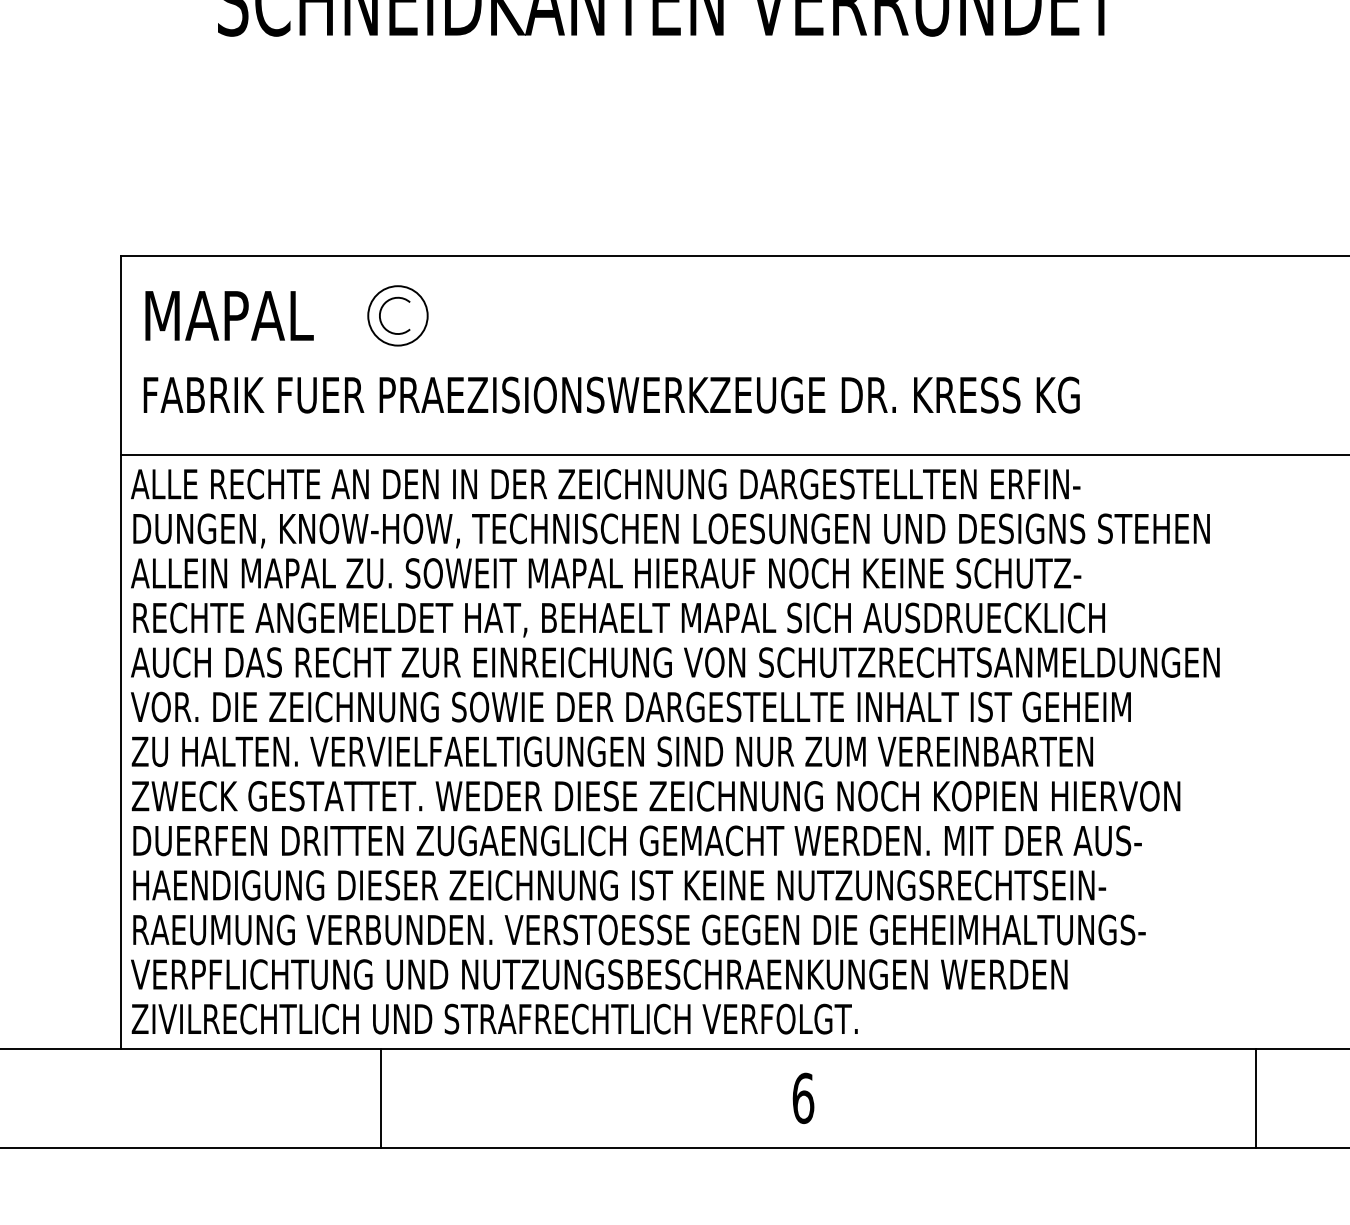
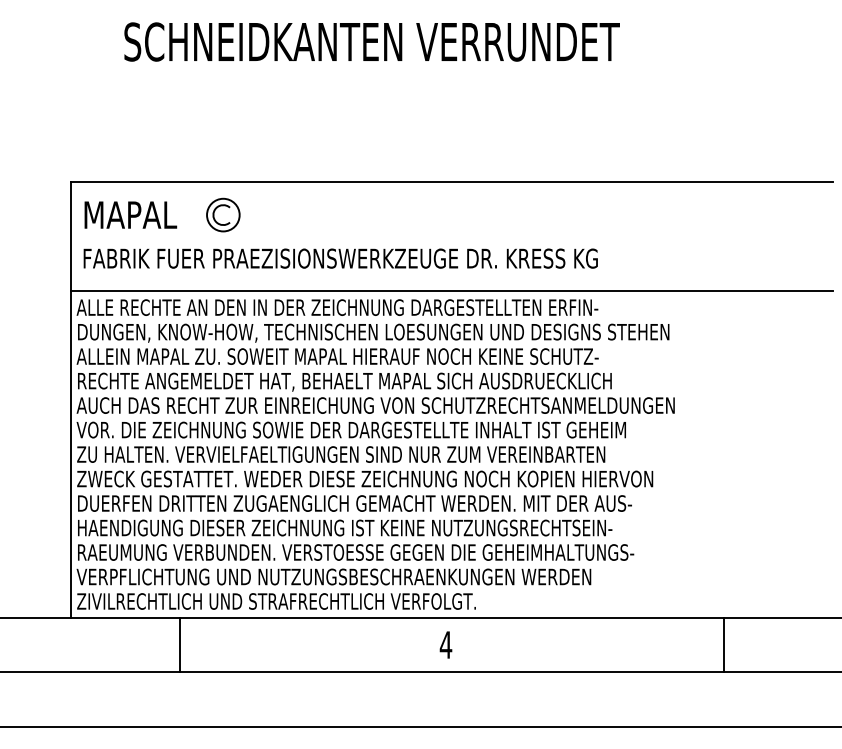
line: (380, 1097) -> (179, 644), moved
line: (1257, 1097) -> (724, 644), moved
text: (802, 1099) -> (445, 645), 6 -> 4

